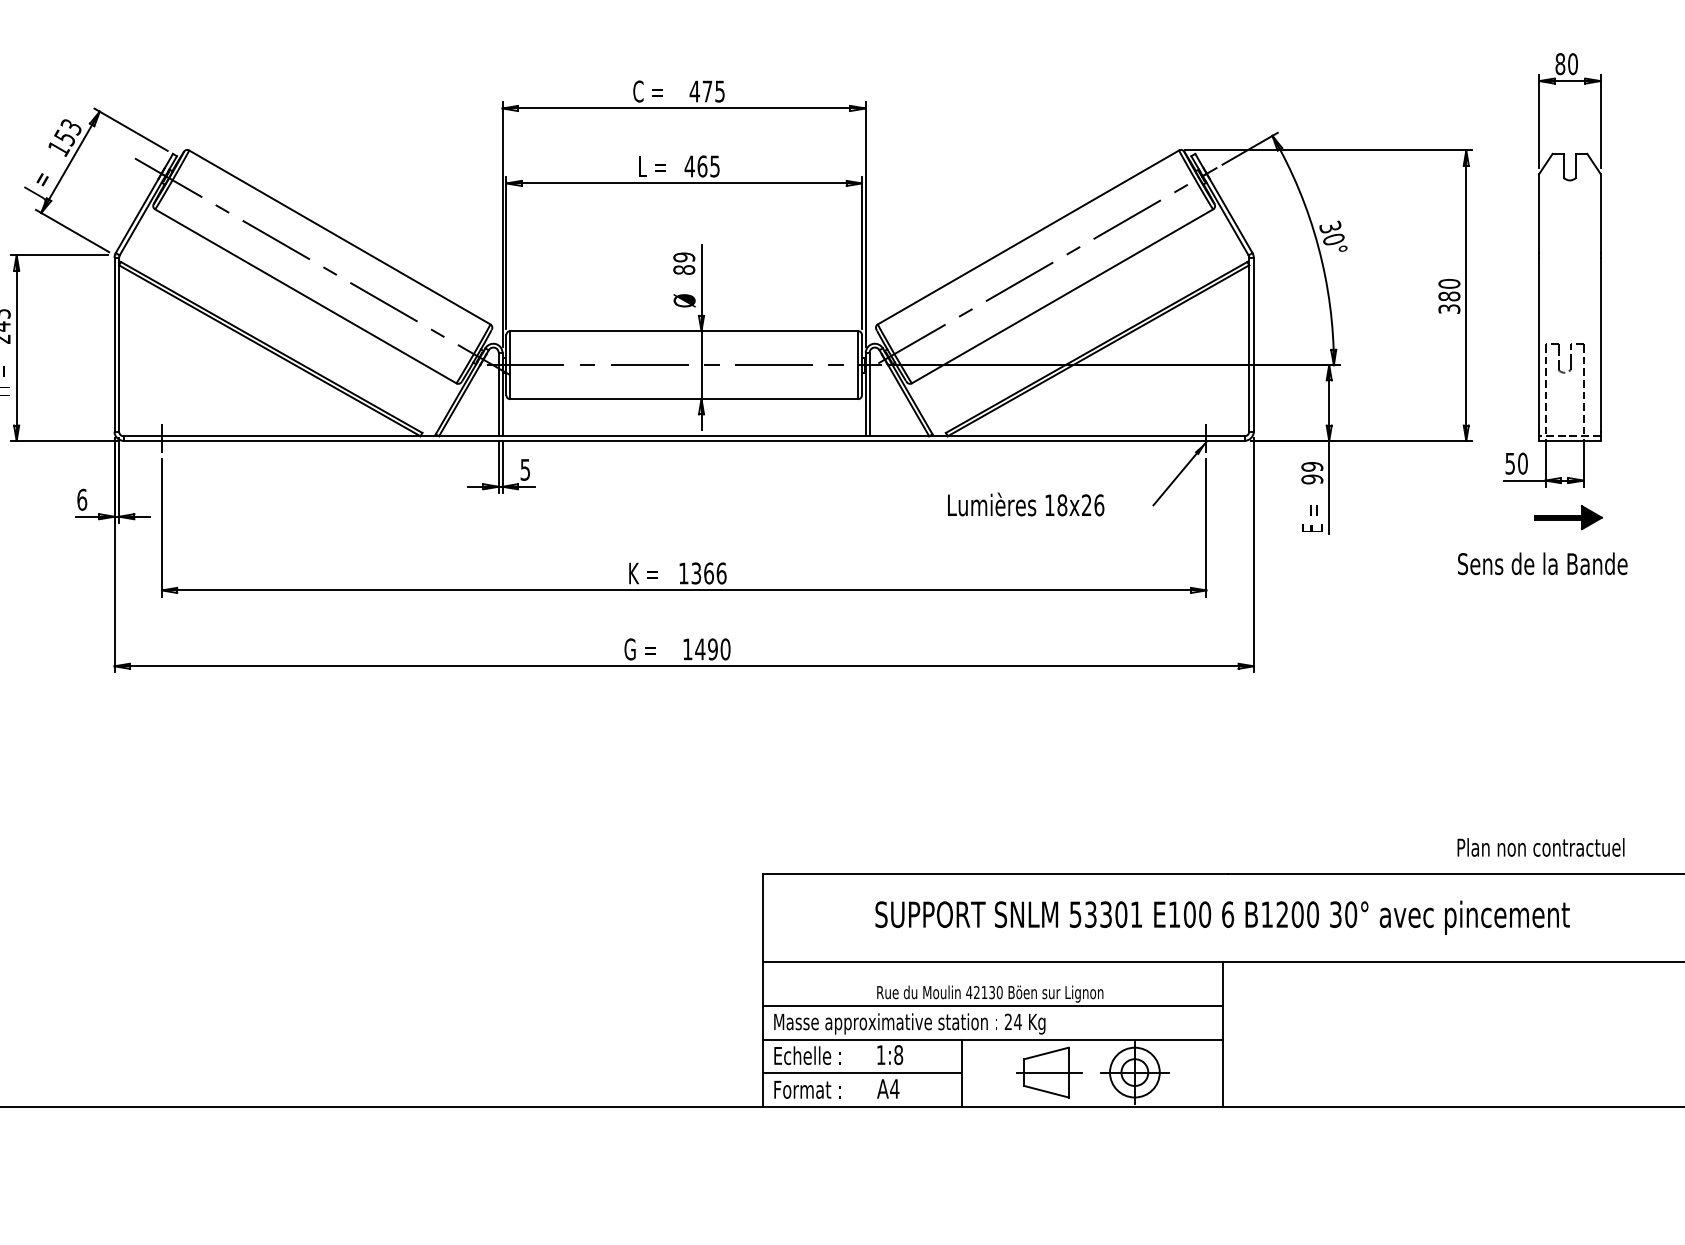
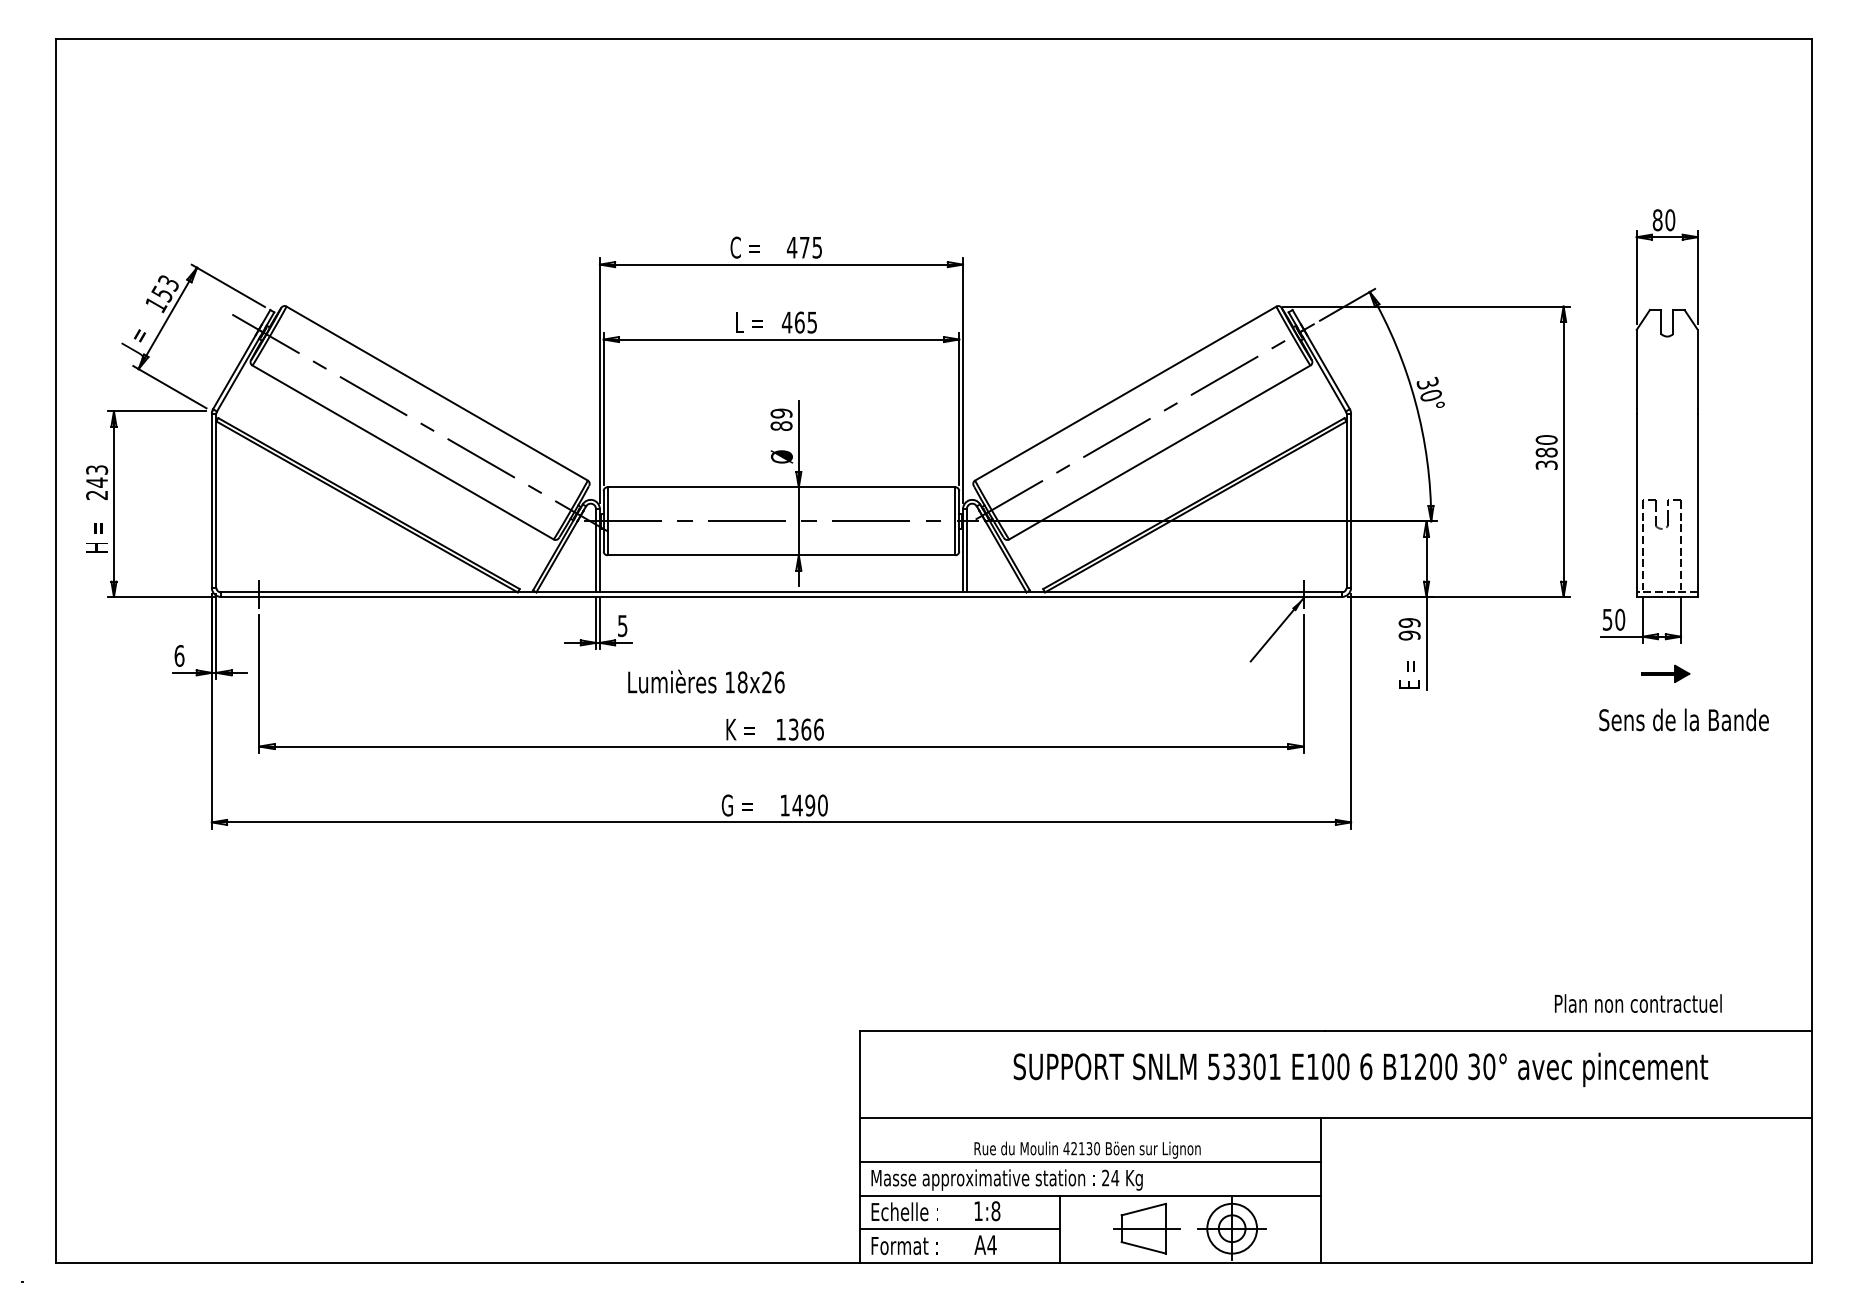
text: (1026, 504) -> (706, 681), moved
part: (1568, 517) -> (1665, 673), size x0.7
text: (1542, 563) -> (1683, 719), moved
text: (1222, 917) -> (1360, 1069), moved

